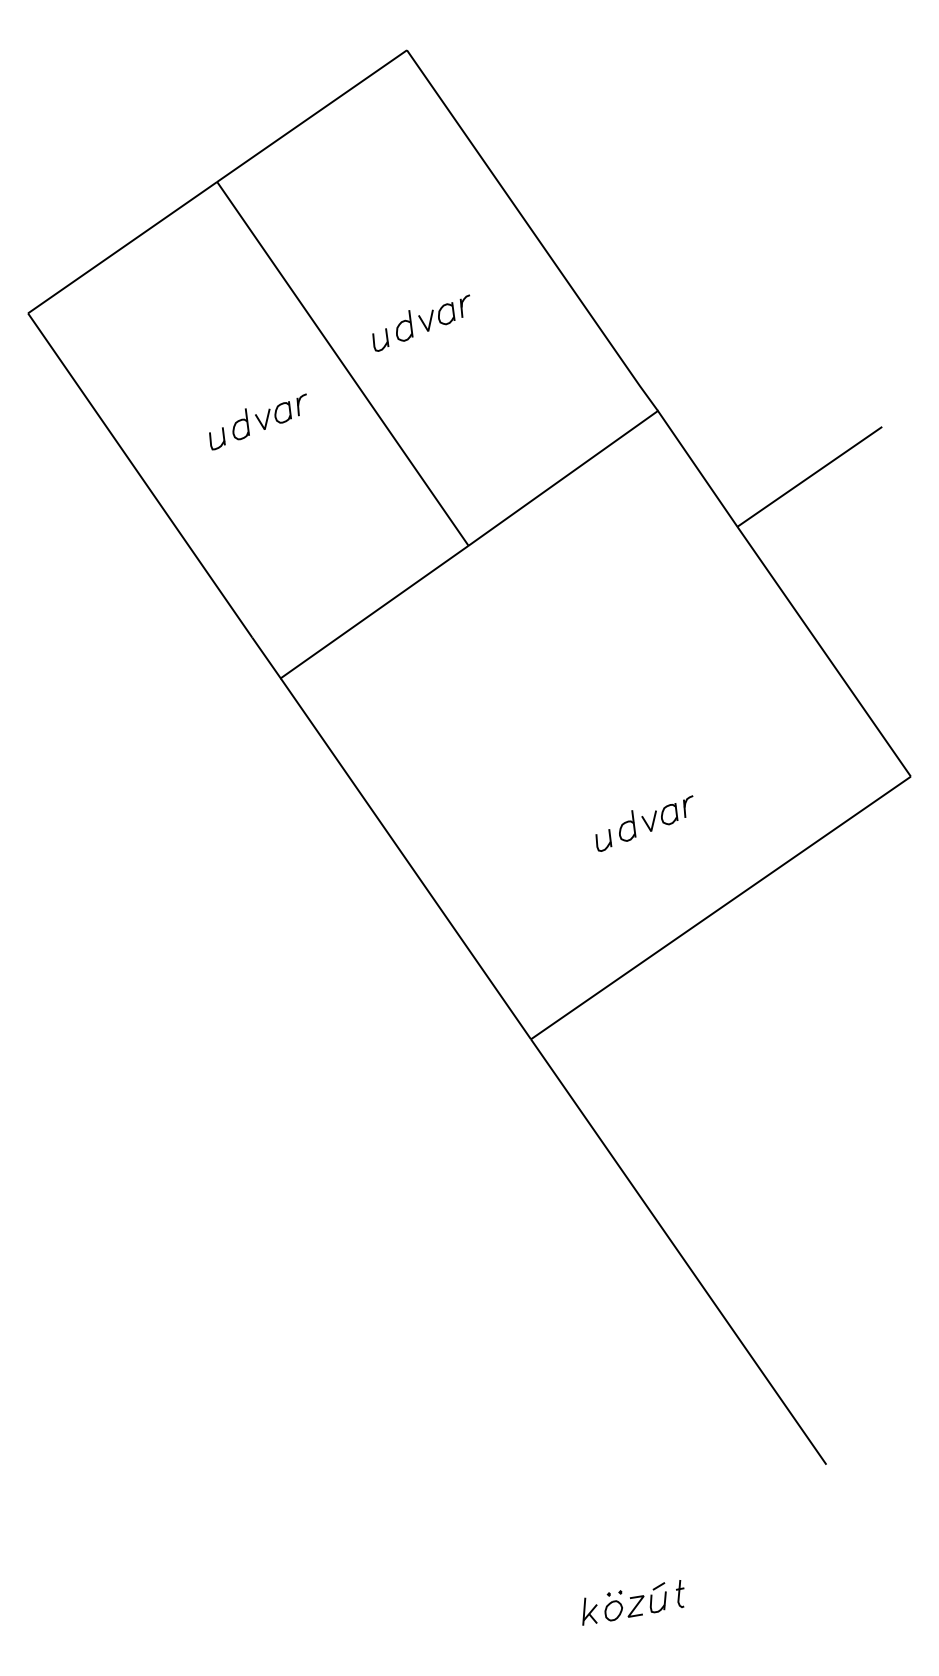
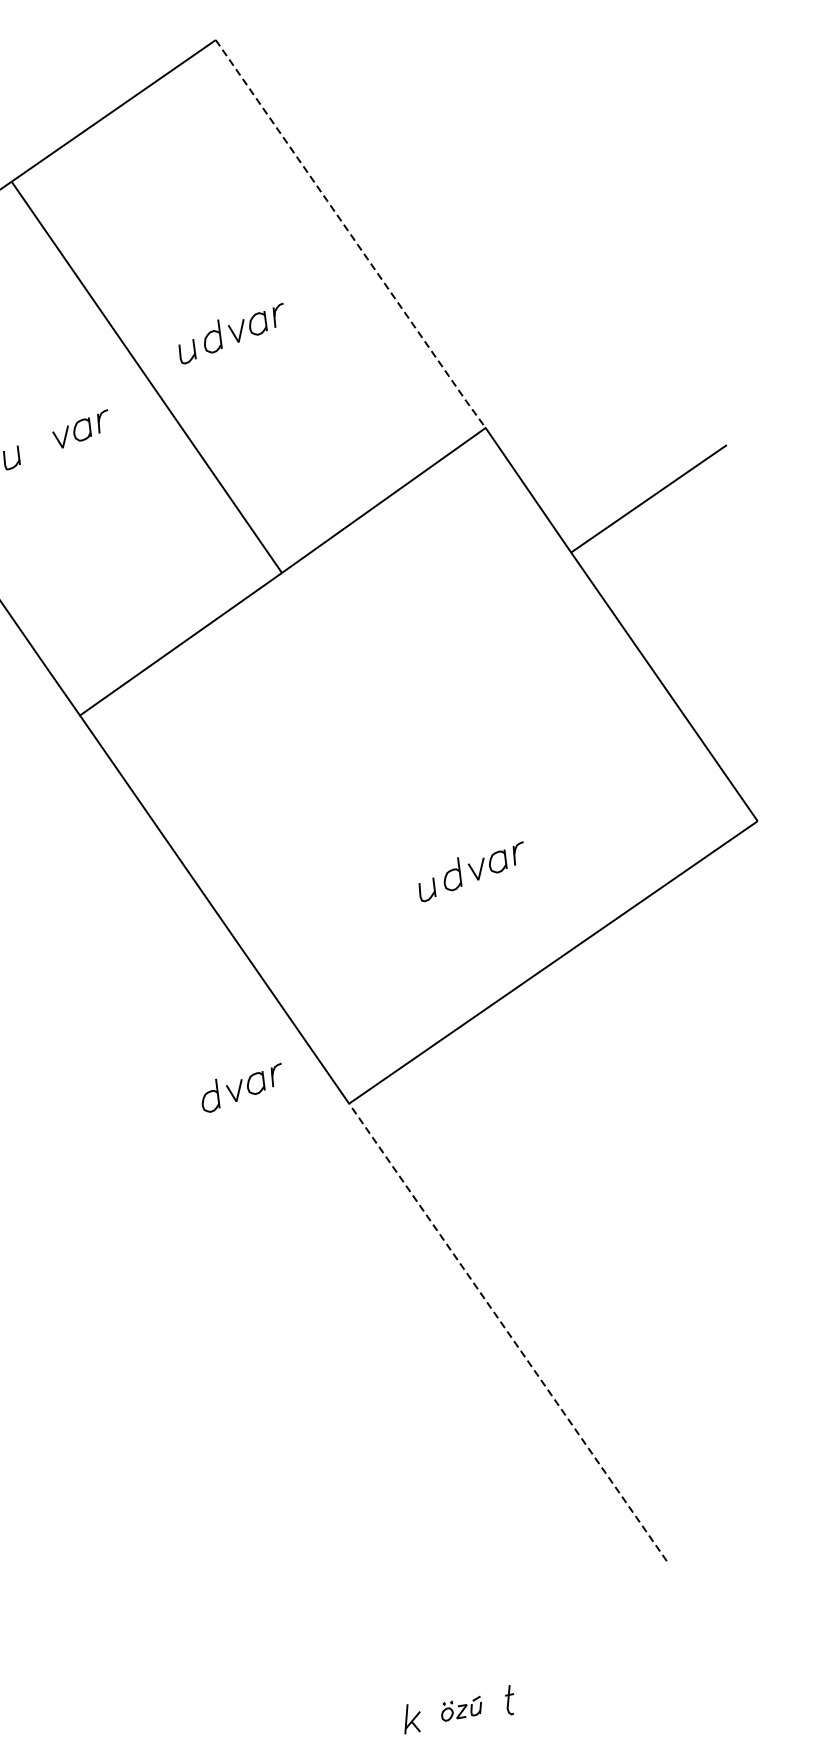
line: (532, 231) -> (350, 234), solid -> dashed
part: (240, 424) -> (36, 442), removed
part: (431, 1024) -> (242, 1087), added
line: (678, 1252) -> (507, 1332), solid -> dashed
part: (635, 1601) -> (461, 1708), size x0.6

